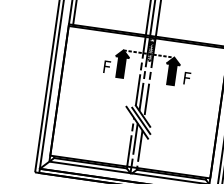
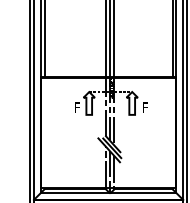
fill: (120, 63) -> (88, 103), removed
fill: (171, 71) -> (131, 103), removed

